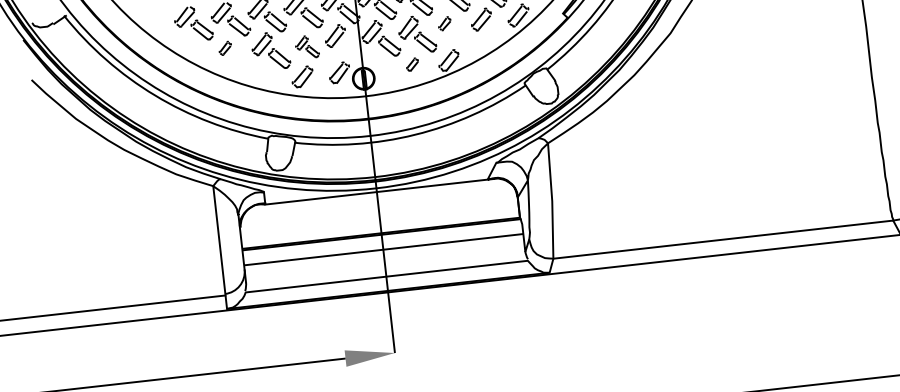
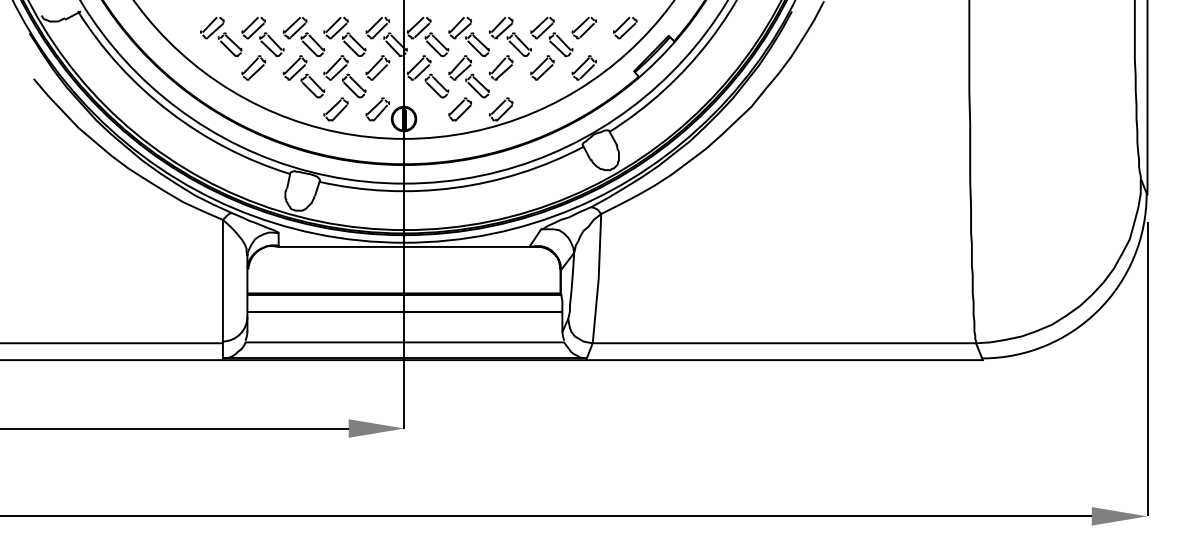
part: (444, 23) -> (500, 67), size x1.67
part: (306, 46) -> (344, 76), size x1.67
part: (225, 47) -> (253, 67), size x1.67
part: (412, 64) -> (459, 109), size x1.67

